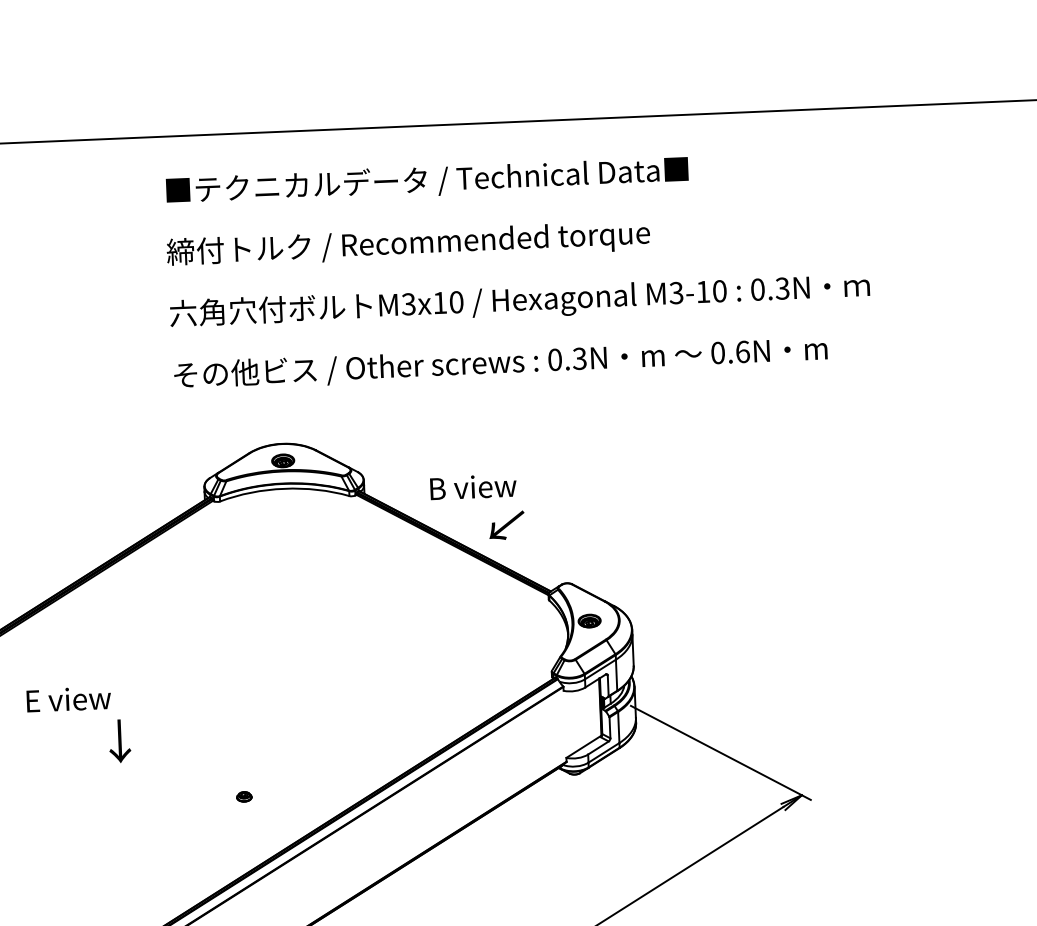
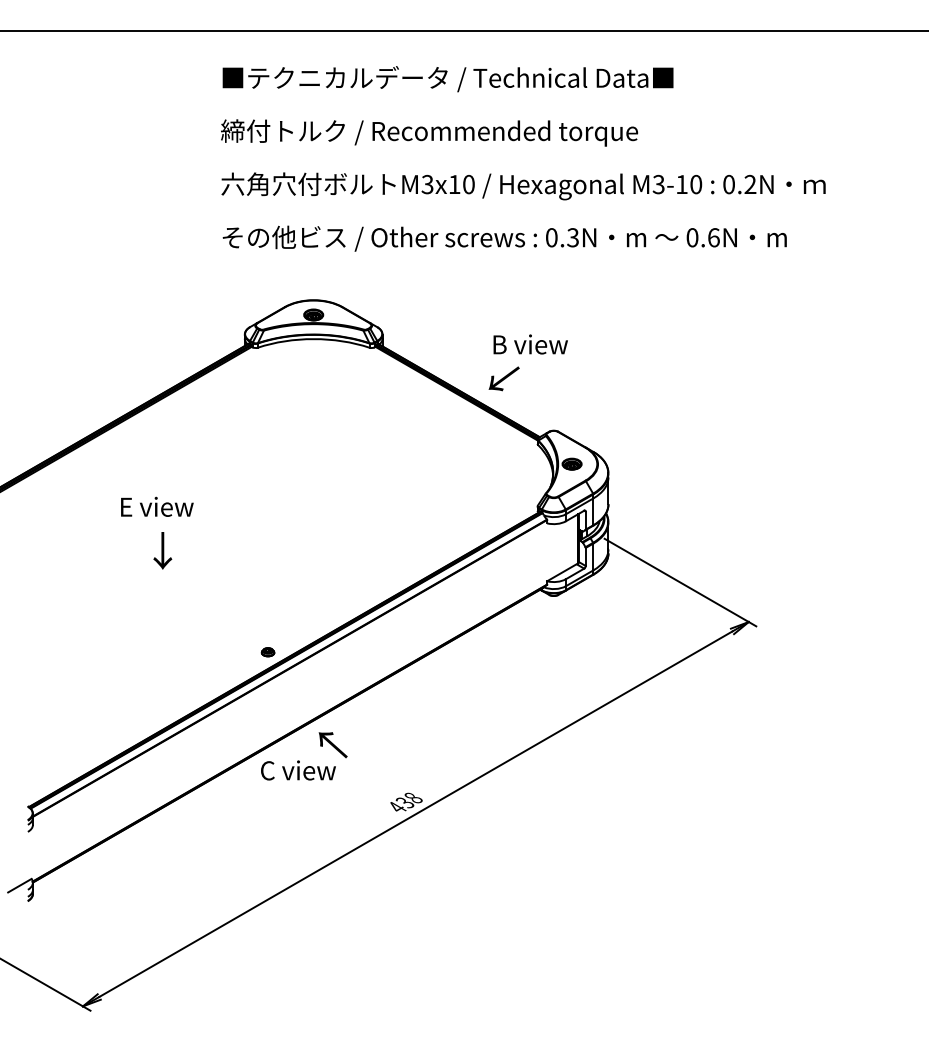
text: (782, 288) -> (750, 184), 0.3N -> 0.2N
text: (473, 487) -> (530, 344), moved
text: (69, 698) -> (157, 506), moved
part: (243, 797) -> (267, 652), moved

